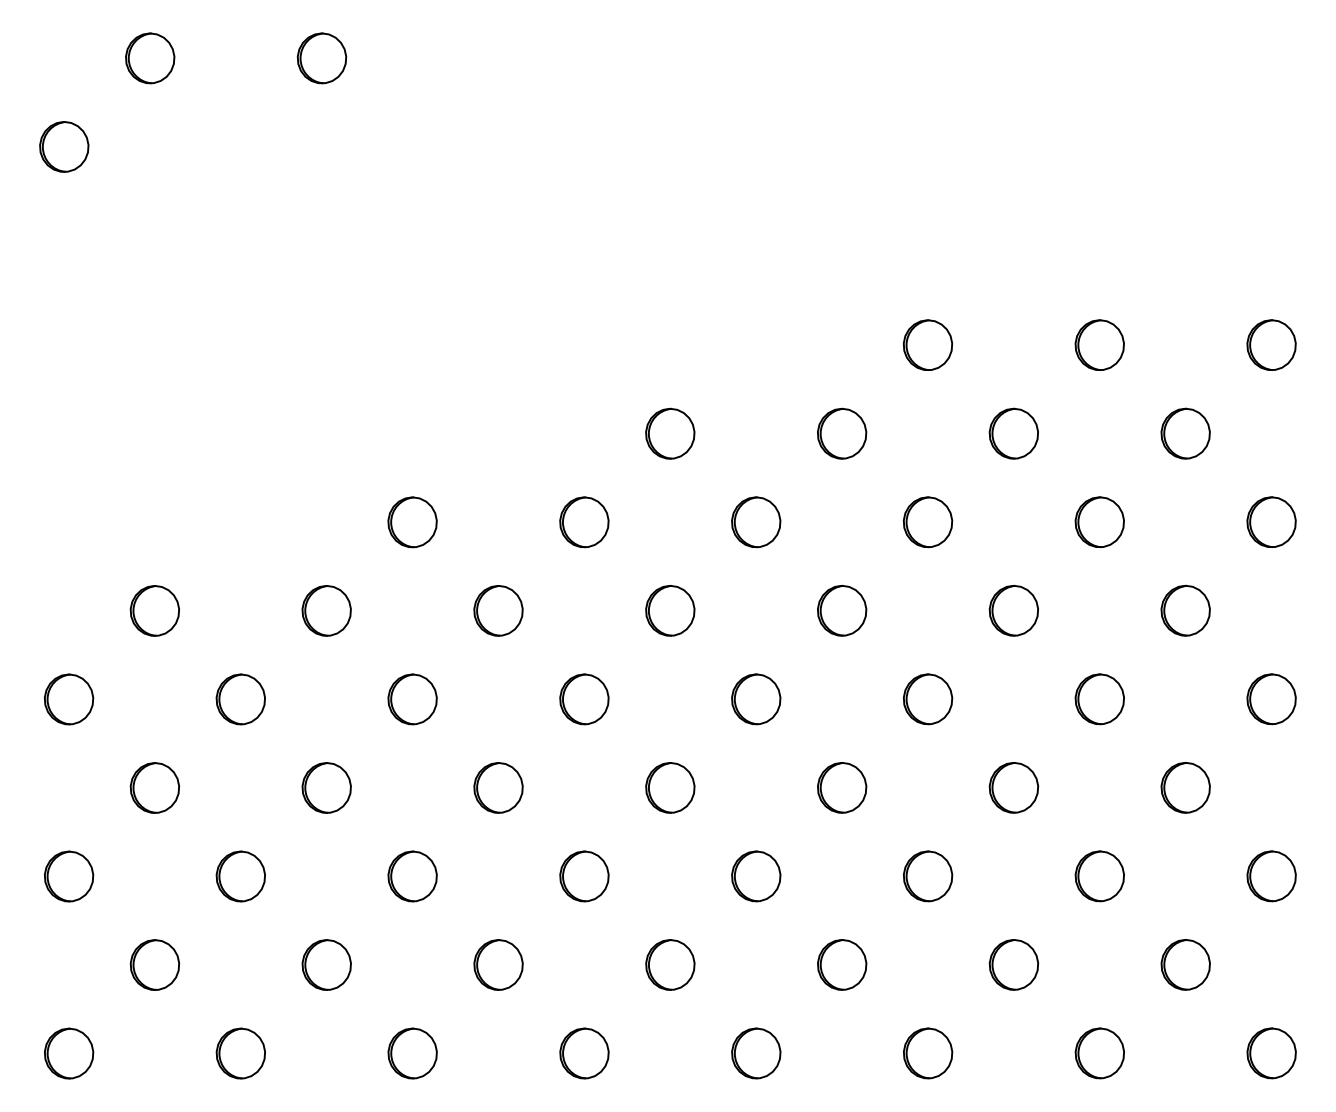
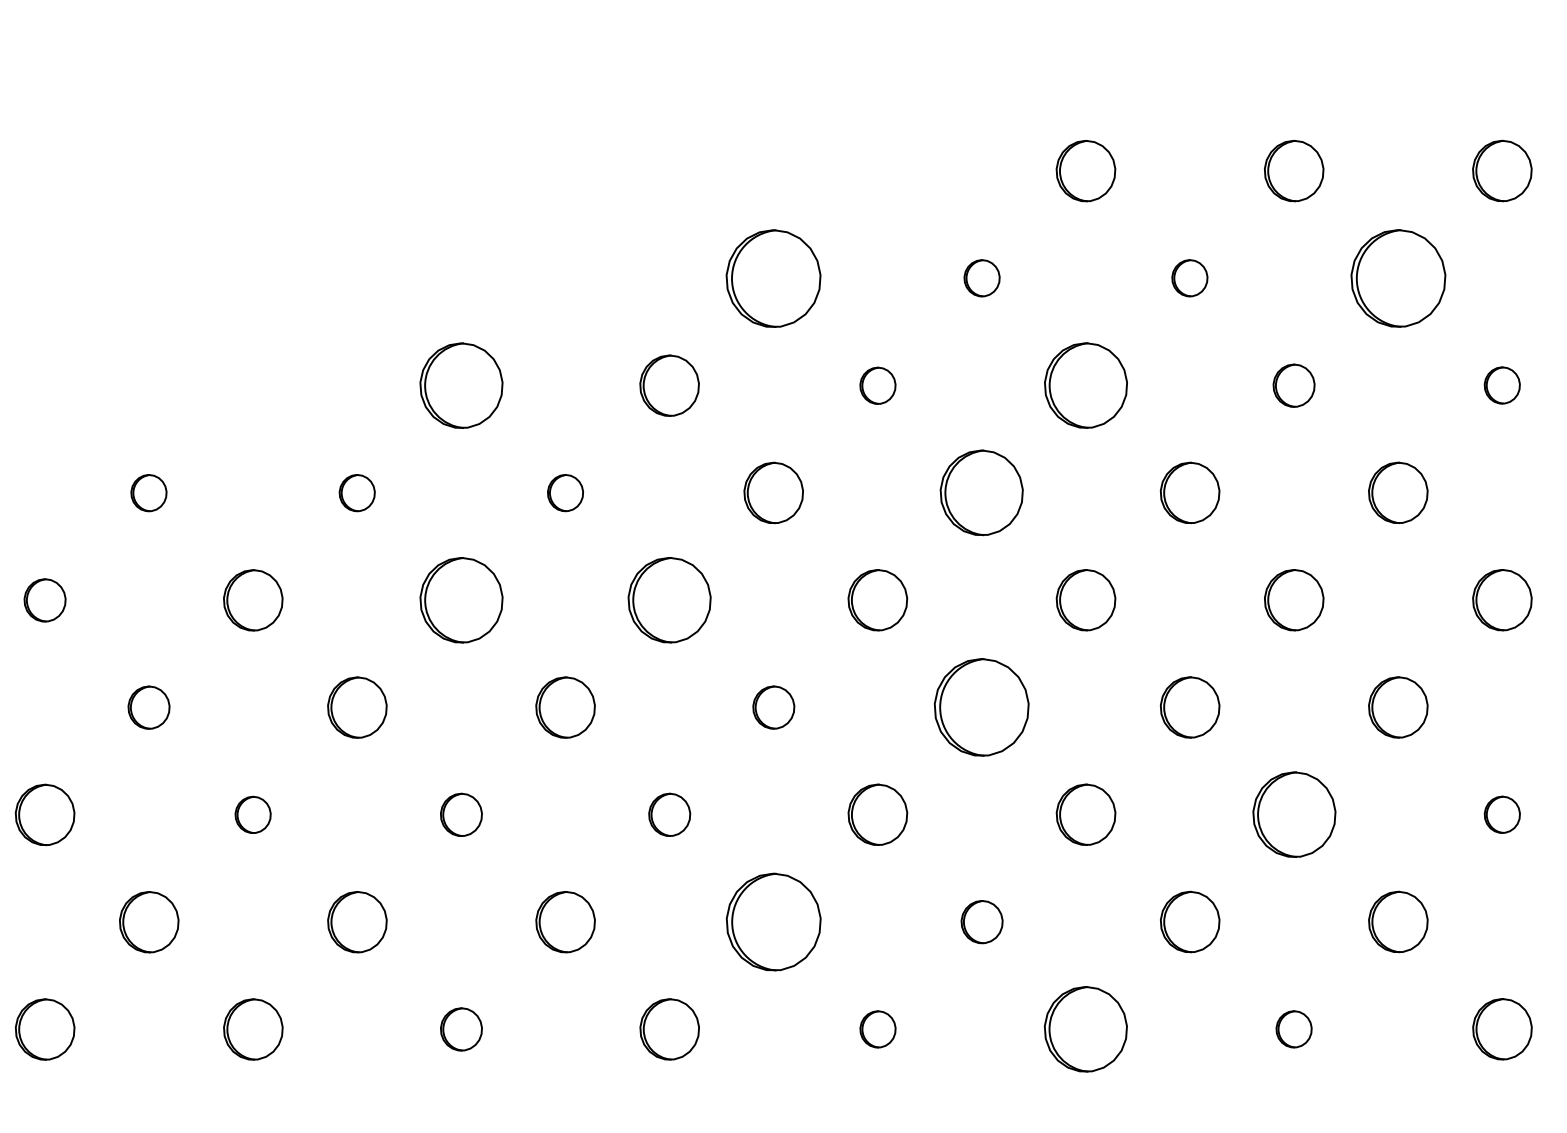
part: (670, 433) -> (773, 278), size x1.6
part: (842, 433) -> (982, 278), size x0.6
part: (1013, 433) -> (1189, 278), size x0.6
part: (1185, 433) -> (1398, 278), size x1.6
part: (1271, 521) -> (1502, 384), size x0.6
part: (412, 522) -> (461, 385), size x1.4
part: (756, 522) -> (878, 385), size x0.6
part: (927, 522) -> (1085, 385), size x1.4
part: (1099, 522) -> (1293, 385), size x0.7
part: (154, 610) -> (148, 492), size x0.6
part: (326, 610) -> (357, 492), size x0.6
part: (498, 610) -> (565, 492), size x0.6
part: (842, 610) -> (982, 492), size x1.4
part: (68, 699) -> (44, 600), size x0.7
part: (412, 699) -> (461, 600), size x1.4
part: (584, 699) -> (669, 600), size x1.4
part: (154, 787) -> (148, 707), size x0.7
part: (670, 787) -> (773, 707), size x0.7
part: (842, 787) -> (982, 707), size x1.6
part: (240, 876) -> (252, 814), size x0.6
part: (412, 876) -> (461, 814), size x0.7
part: (584, 876) -> (669, 814), size x0.7
part: (1099, 876) -> (1293, 814), size x1.4
part: (1271, 876) -> (1502, 814), size x0.6
part: (670, 964) -> (773, 921), size x1.6
part: (842, 964) -> (982, 921), size x0.7
part: (412, 1053) -> (461, 1029), size x0.7
part: (756, 1053) -> (878, 1029), size x0.6
part: (928, 1053) -> (1086, 1029), size x1.4
part: (1099, 1053) -> (1293, 1029), size x0.6

